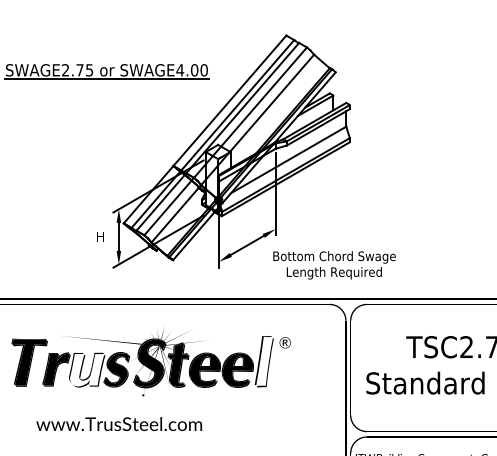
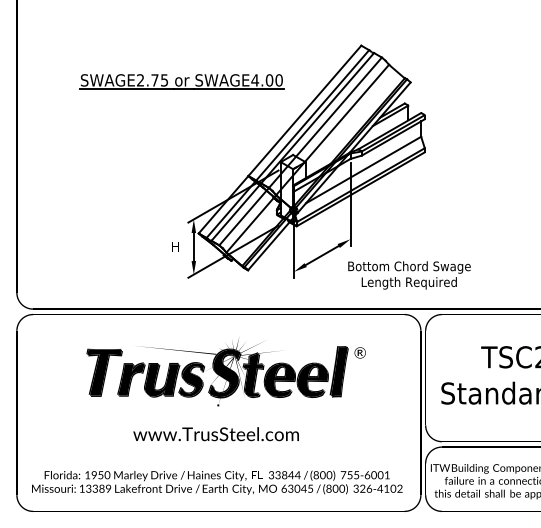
fill: (264, 361) -> (339, 371), added
fill: (87, 370) -> (162, 380), added
text: (118, 424) -> (215, 434), moved

